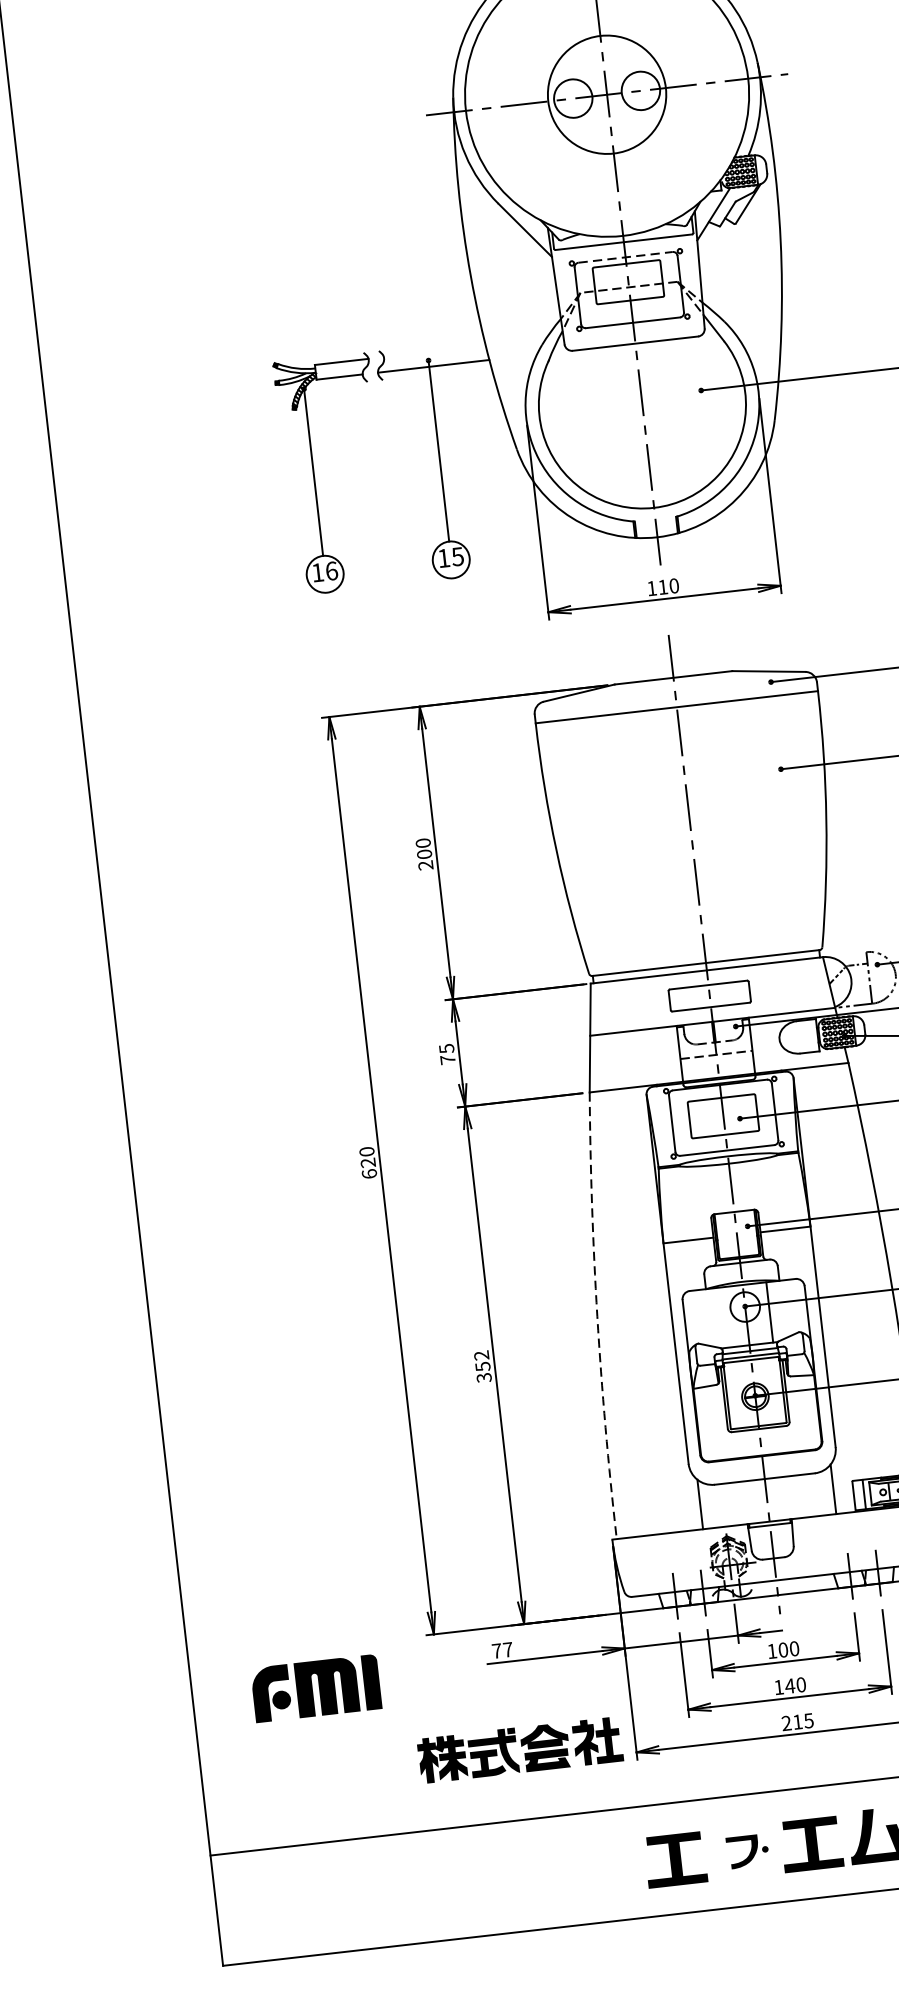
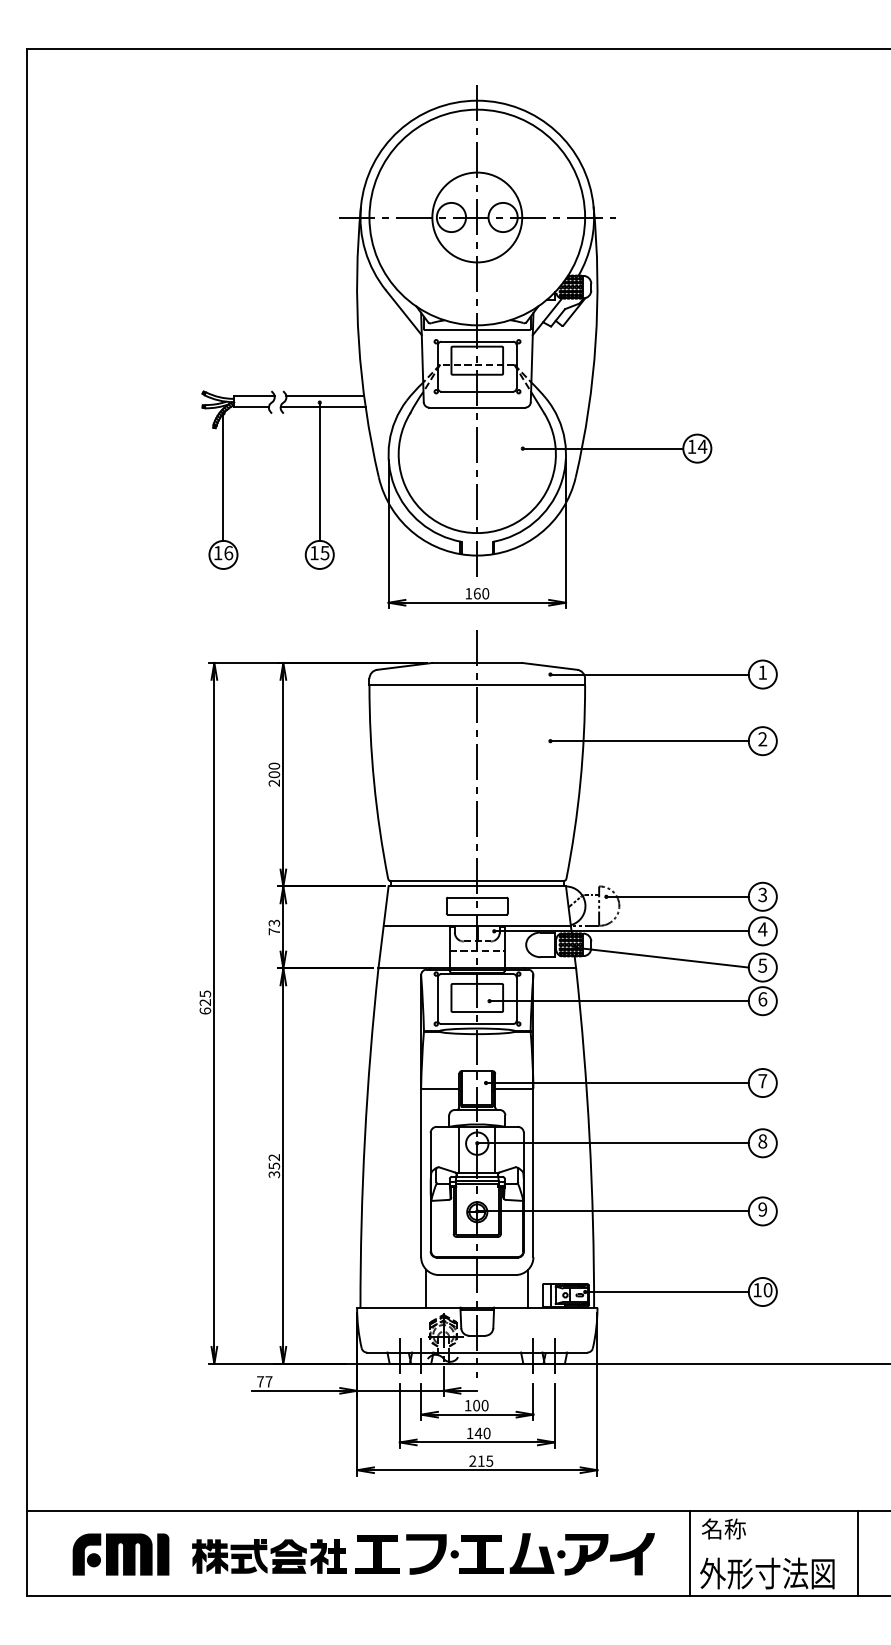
line: (625, 257) -> (477, 341), dashed -> solid
line: (435, 351) -> (325, 396), added
text: (663, 586) -> (477, 593), 110 -> 160
text: (445, 1047) -> (273, 922), 75 -> 73
text: (365, 1151) -> (204, 993), 620 -> 625
arc: (596, 1315) -> (364, 1137), dashed -> solid
line: (722, 1317) -> (459, 1149), added
part: (315, 1688) -> (120, 1554), moved
part: (520, 1750) -> (269, 1556), moved
part: (747, 1851) -> (432, 1554), size x1.67

